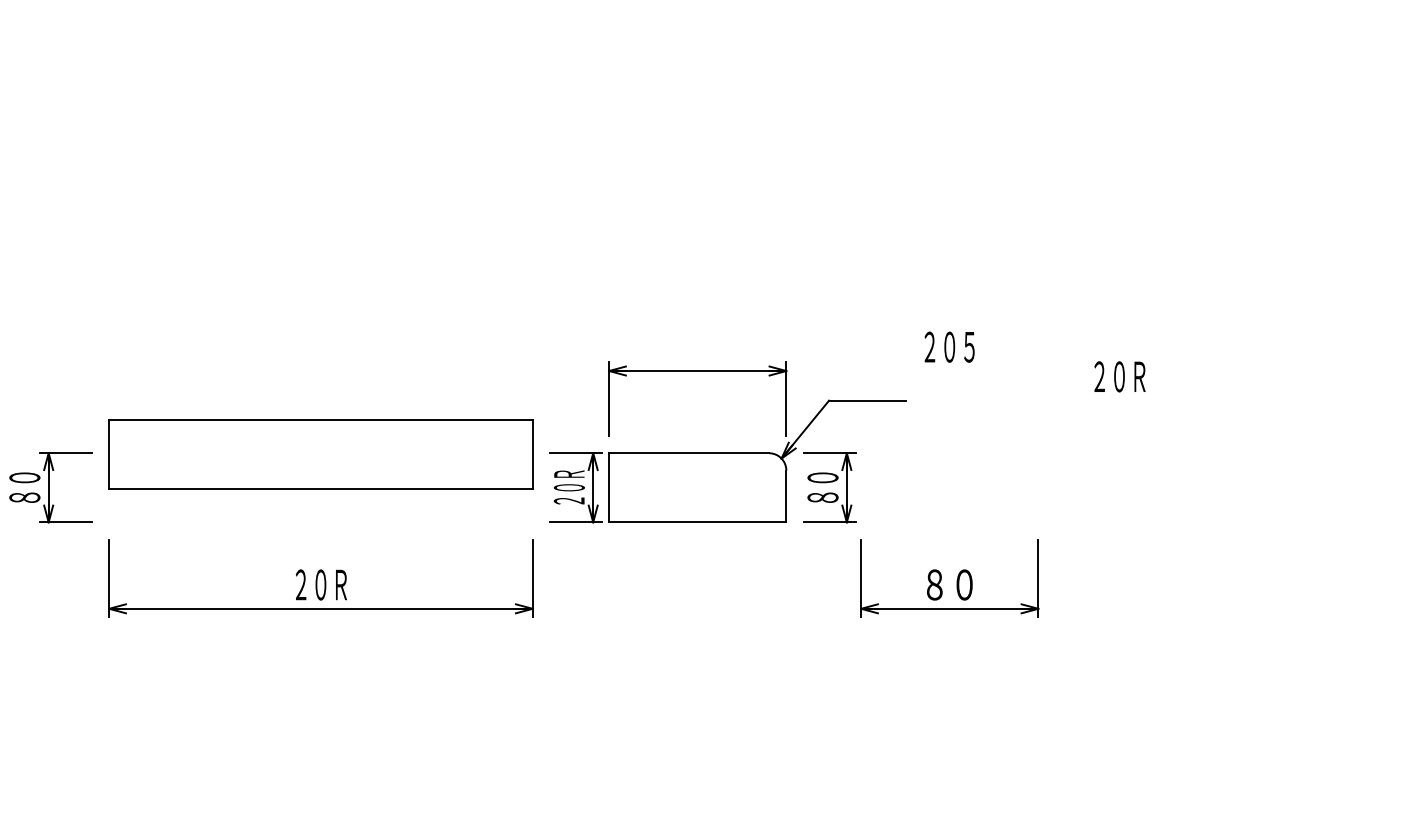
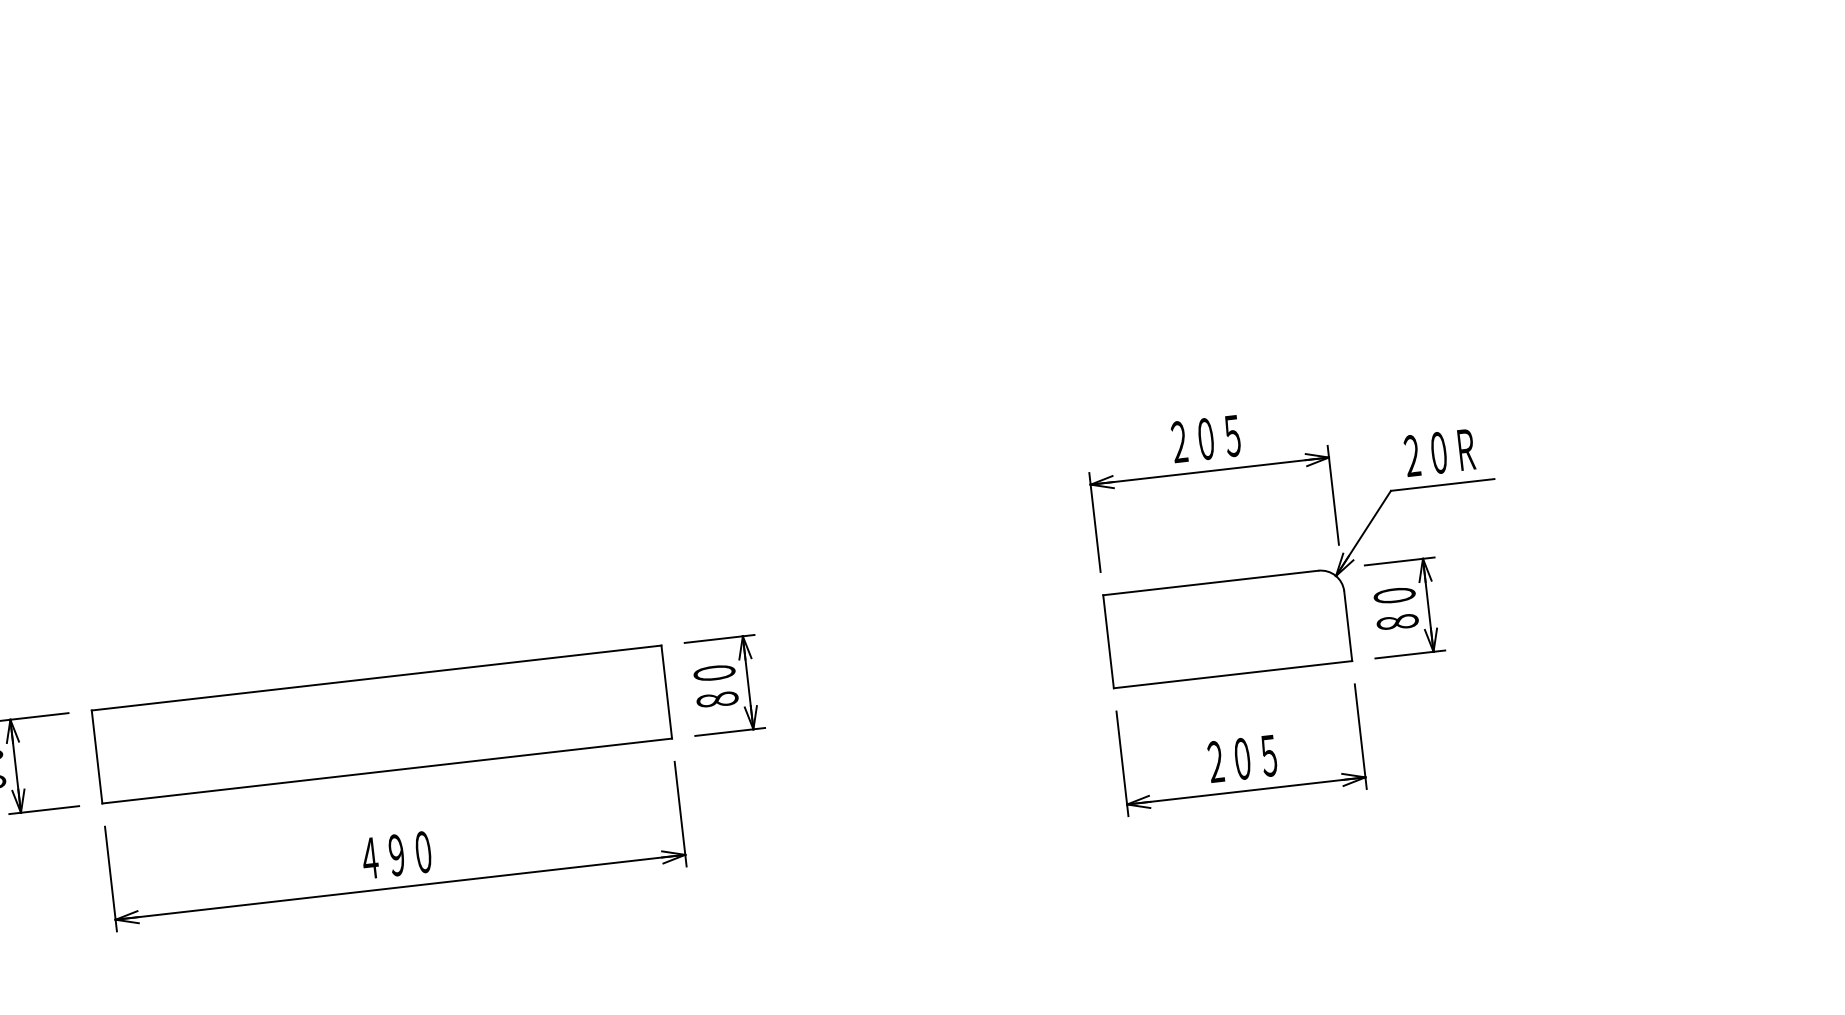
part: (757, 452) -> (1302, 571), moved
part: (320, 454) -> (381, 724), moved
text: (568, 487) -> (714, 686), ２０Ｒ -> ８０
text: (320, 584) -> (396, 854), ２０Ｒ -> ４９０
text: (949, 584) -> (1242, 758), ８０ -> ２０５

